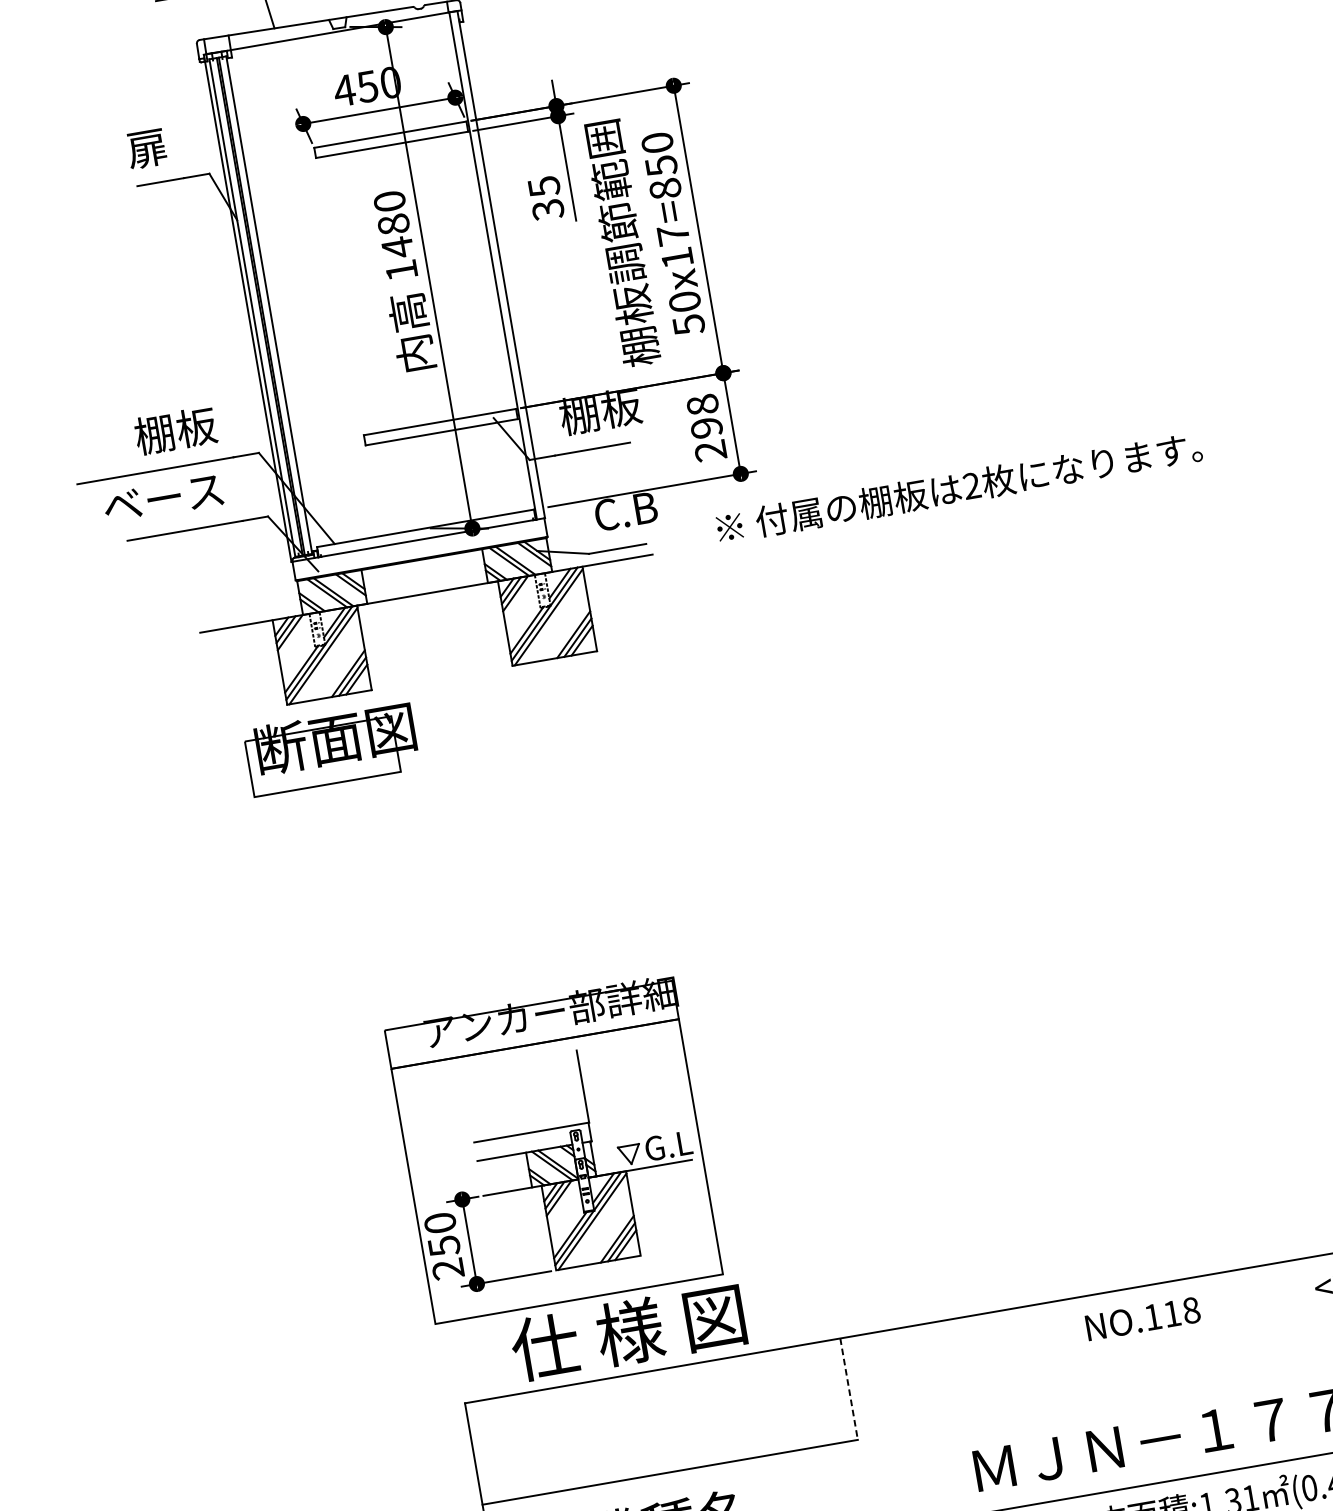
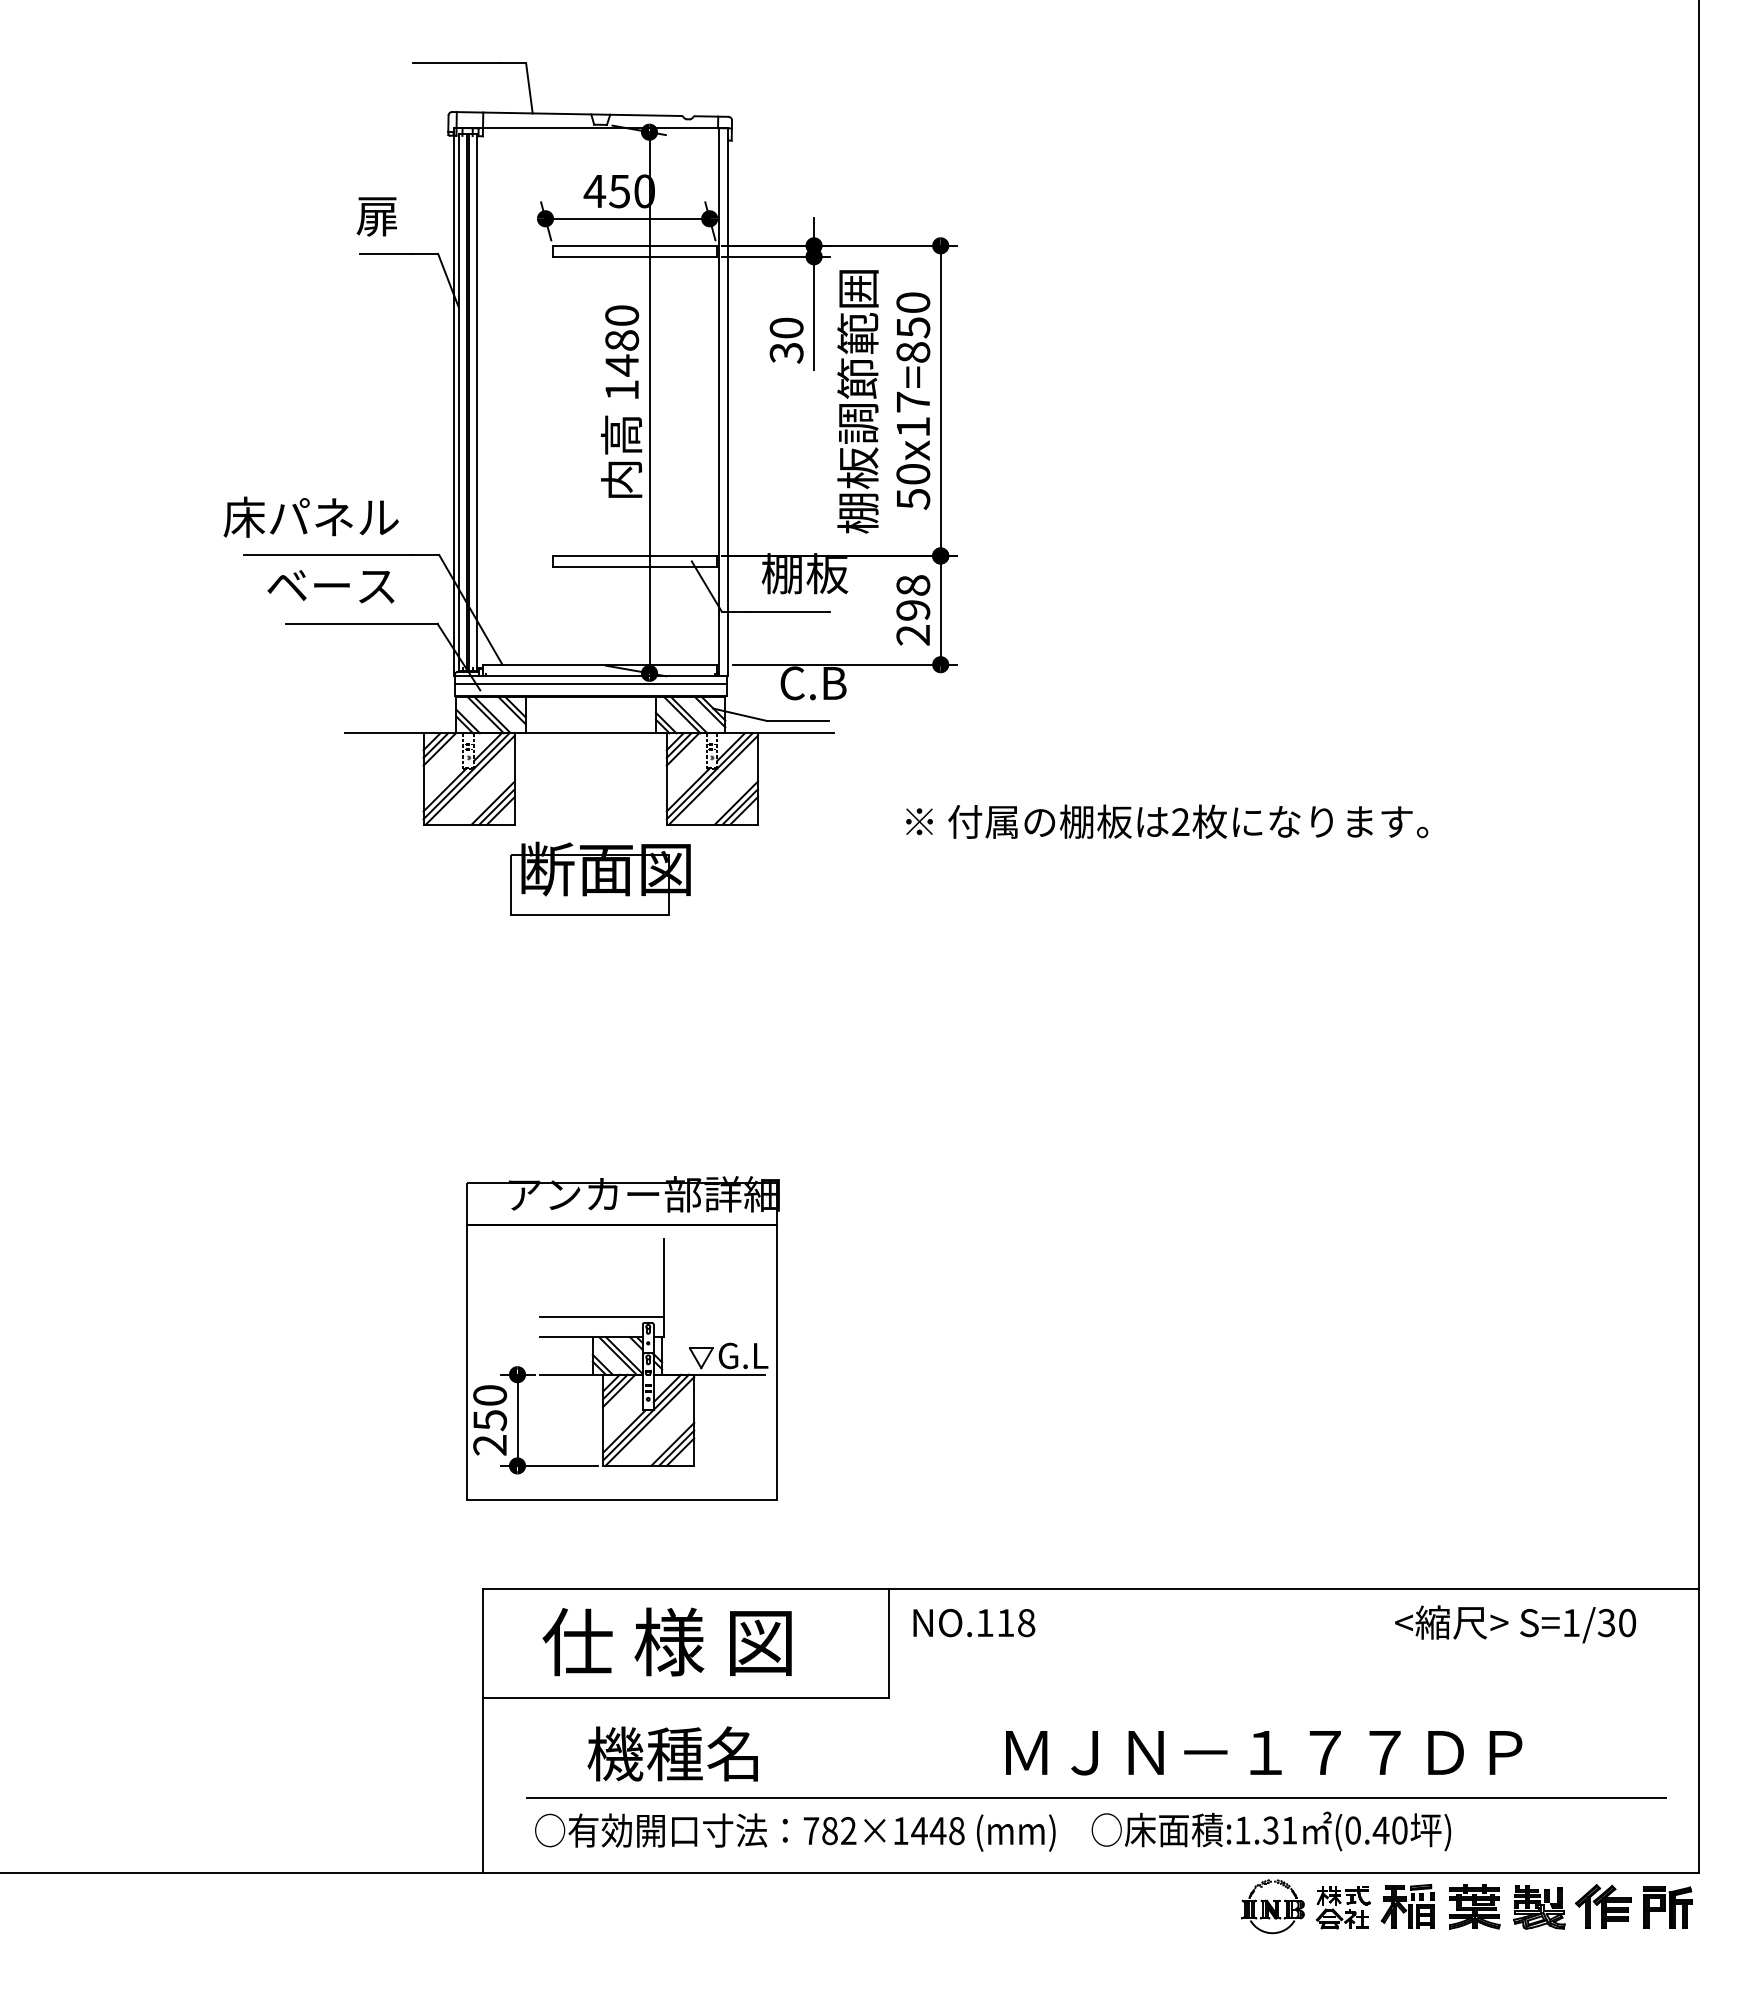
text: (544, 187) -> (786, 328), 35 -> 30
text: (134, 437) -> (311, 516), 棚板 -> 床パネル
text: (959, 487) -> (1167, 821), moved
line: (419, 548) -> (590, 684), added
part: (331, 748) -> (600, 878), moved
text: (1143, 1319) -> (974, 1623), moved
text: (627, 1332) -> (666, 1641), moved
line: (849, 1389) -> (888, 1643), dashed -> solid

